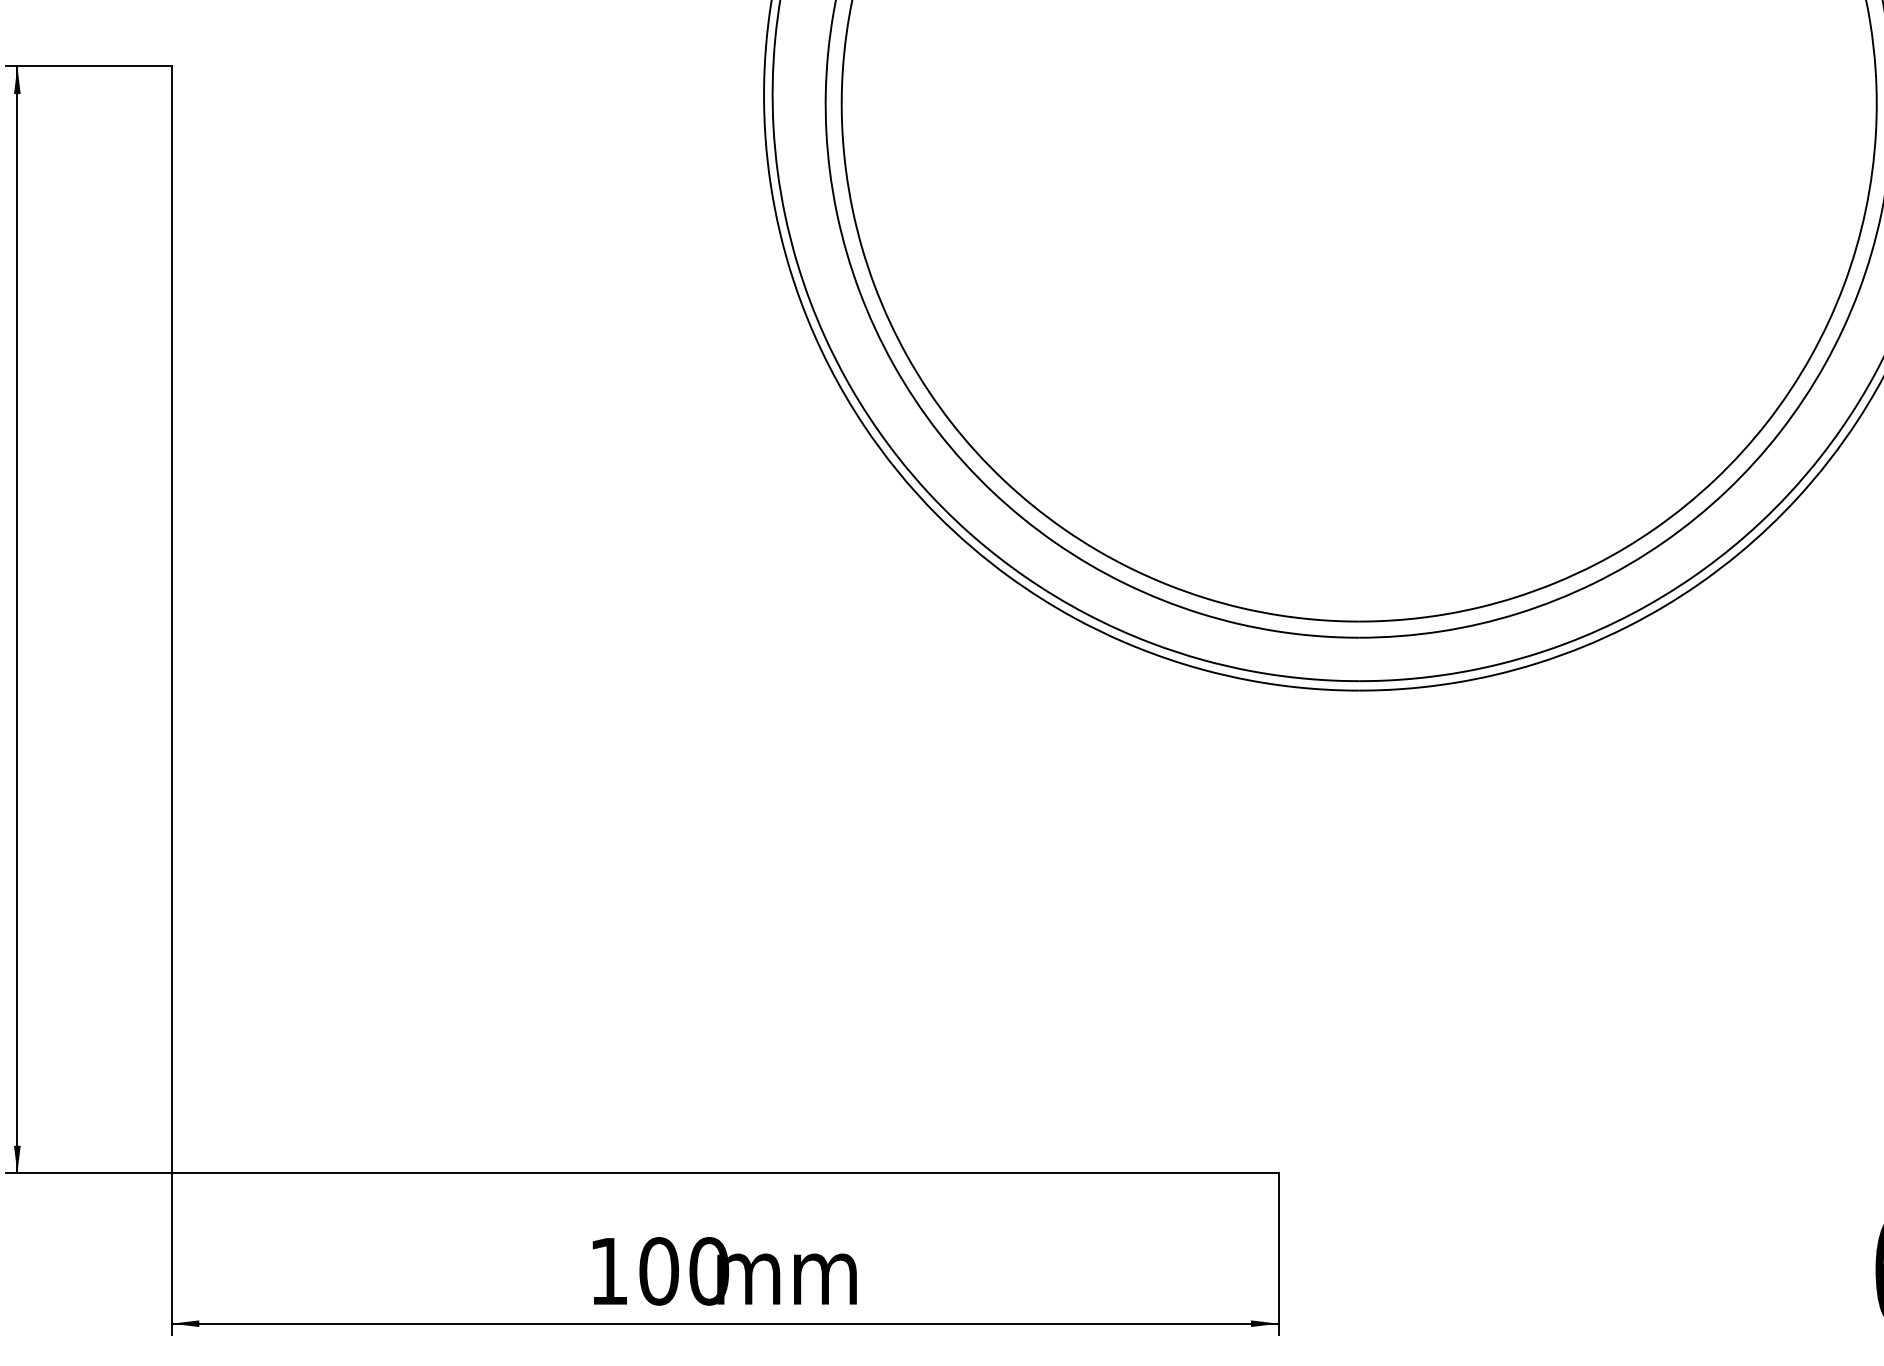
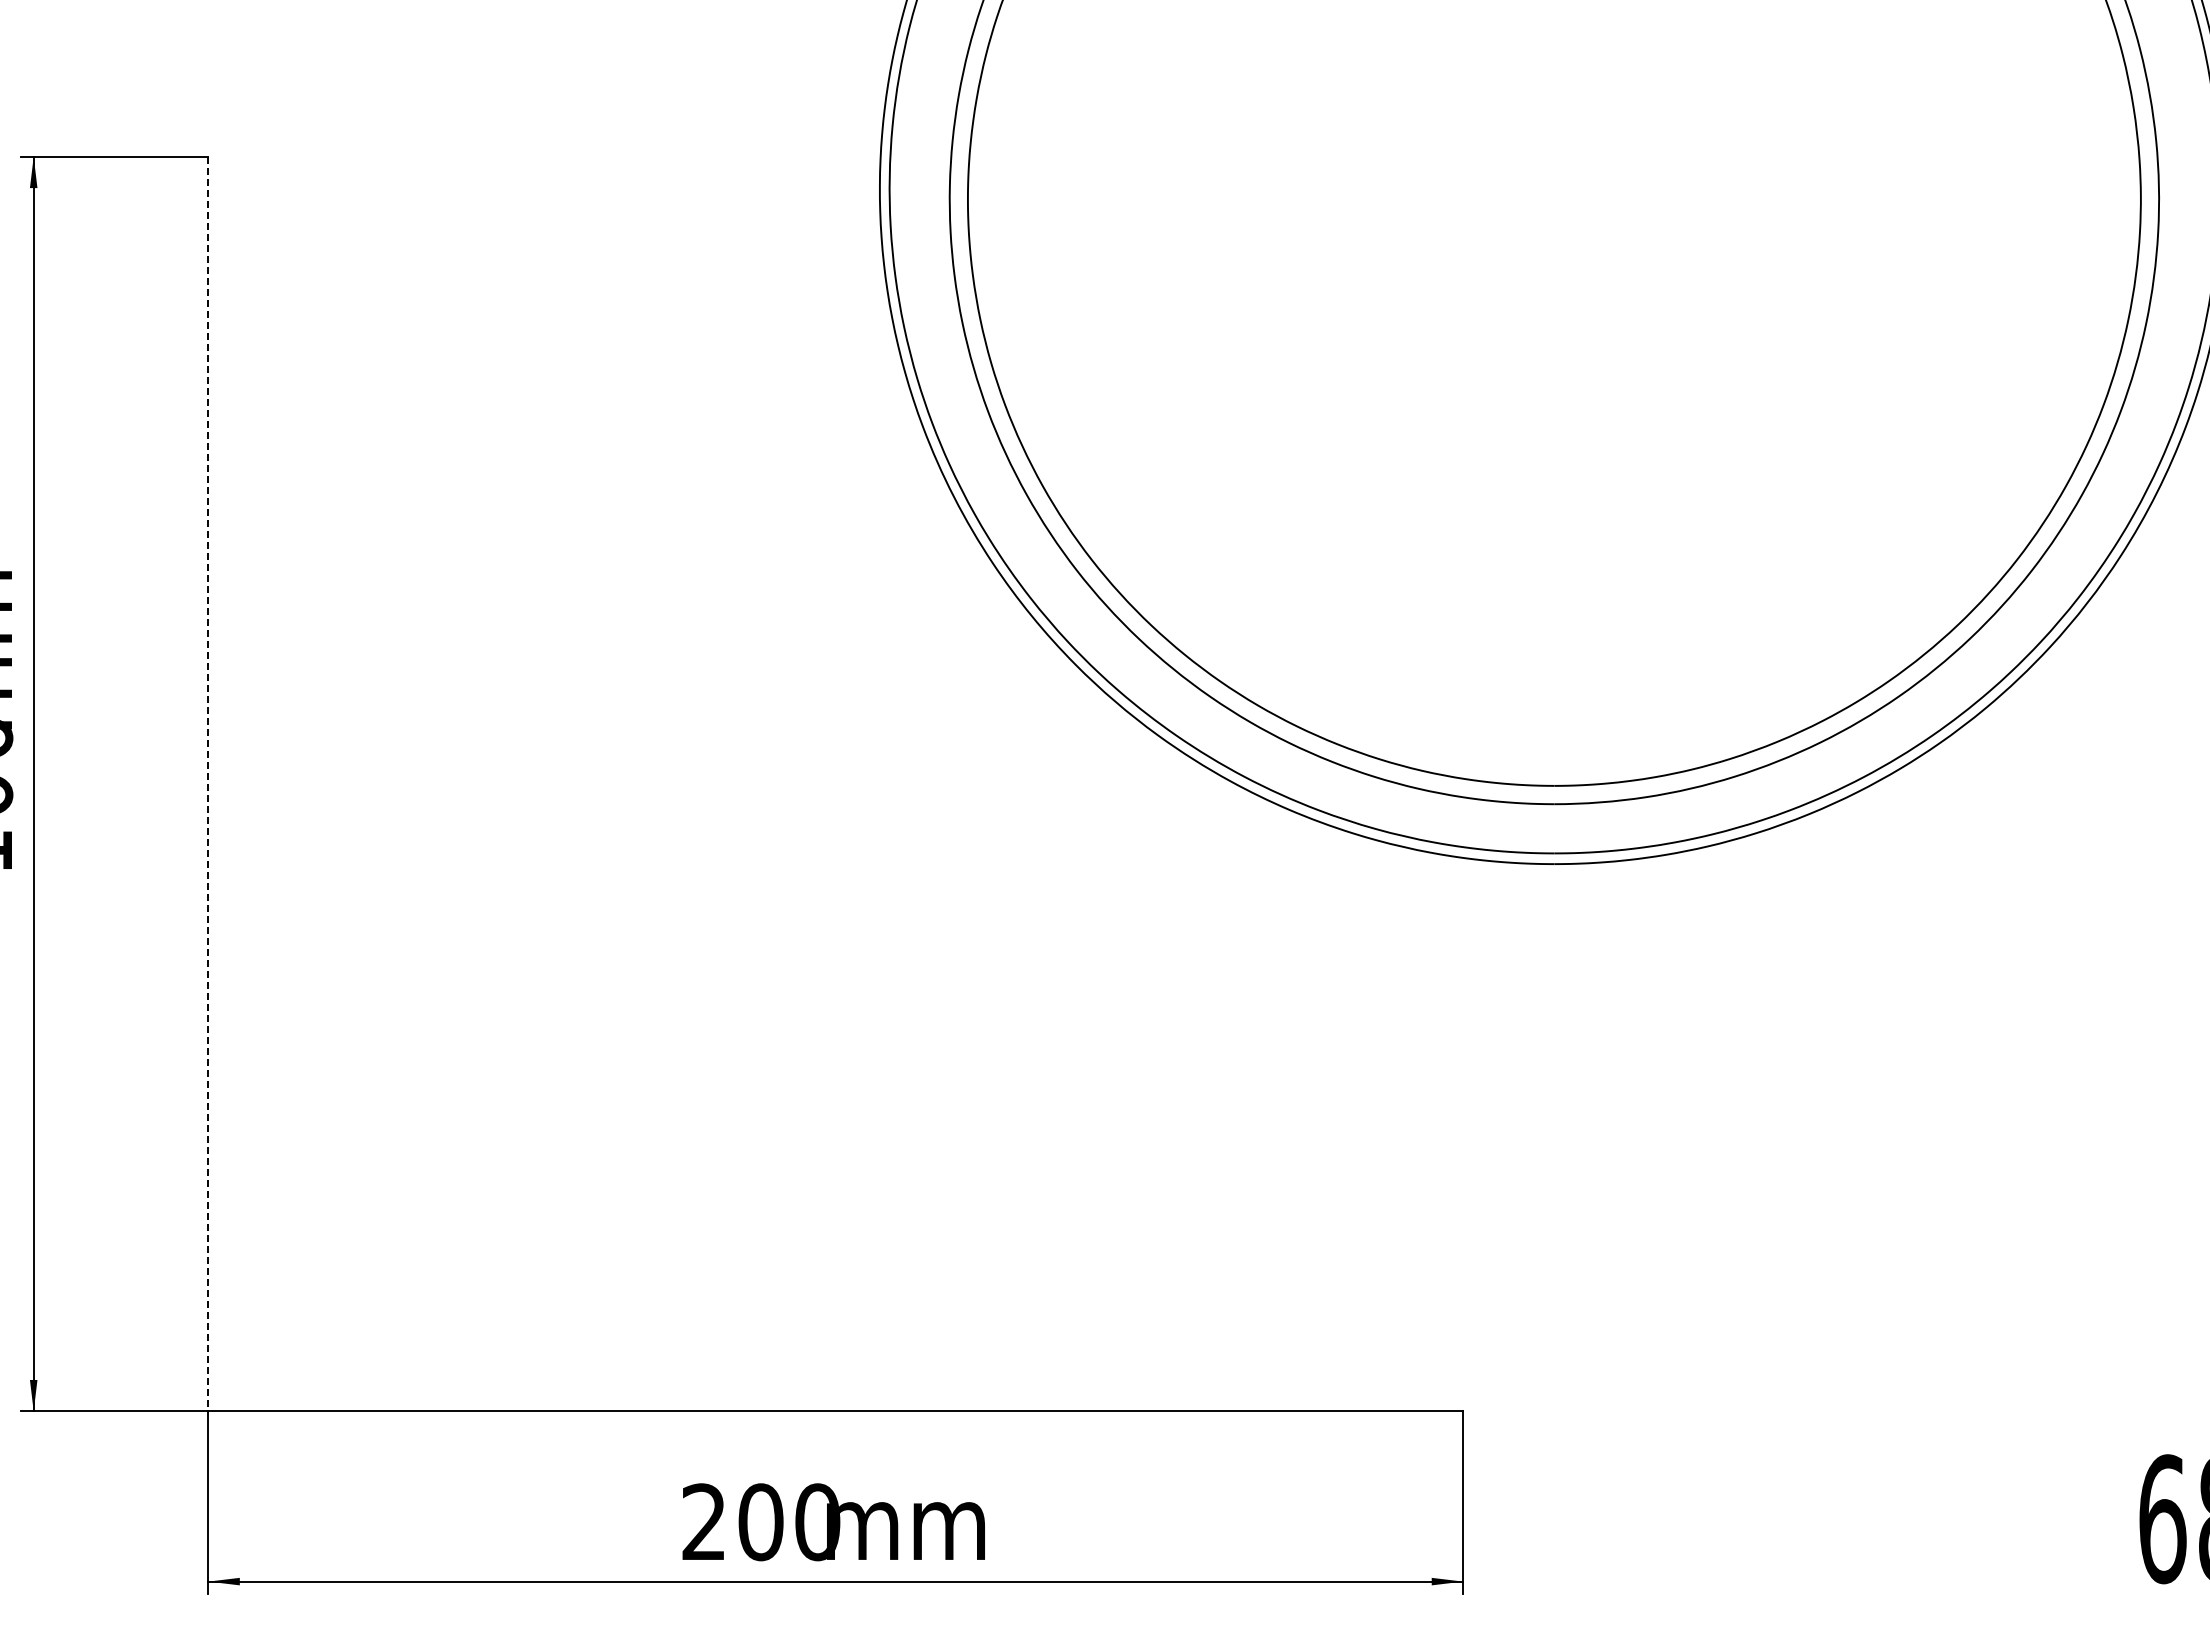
line: (171, 620) -> (208, 784), solid -> dashed
text: (608, 1270) -> (703, 1521), 100 -> 200

